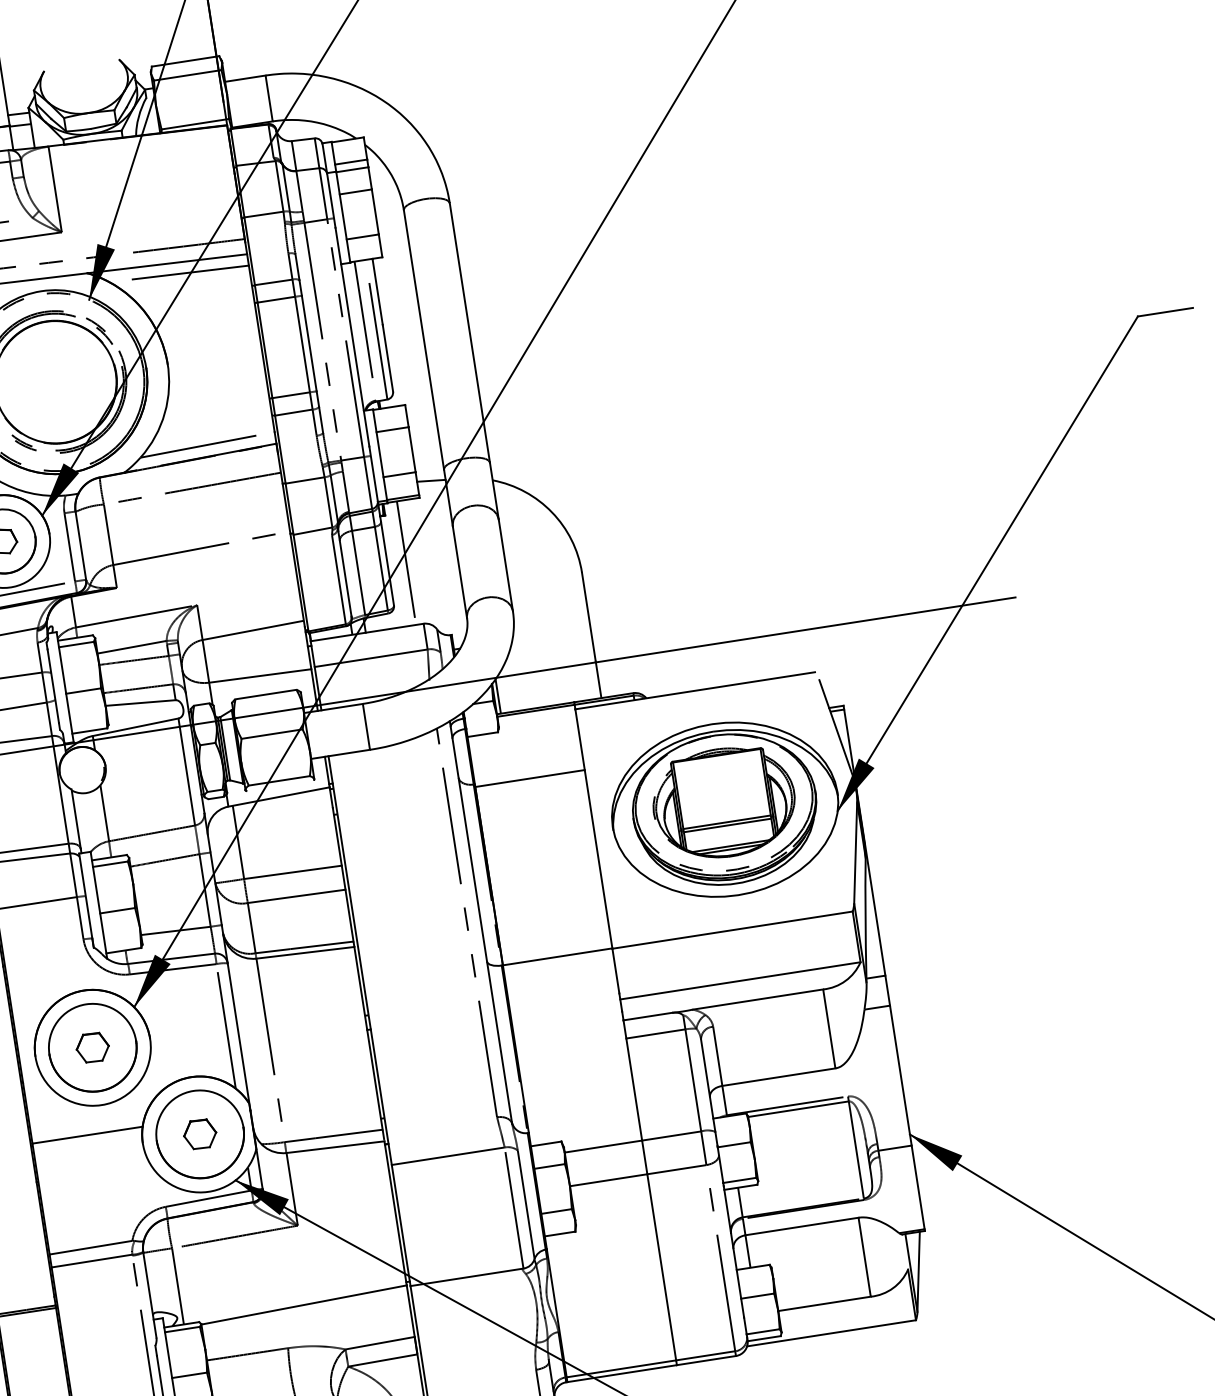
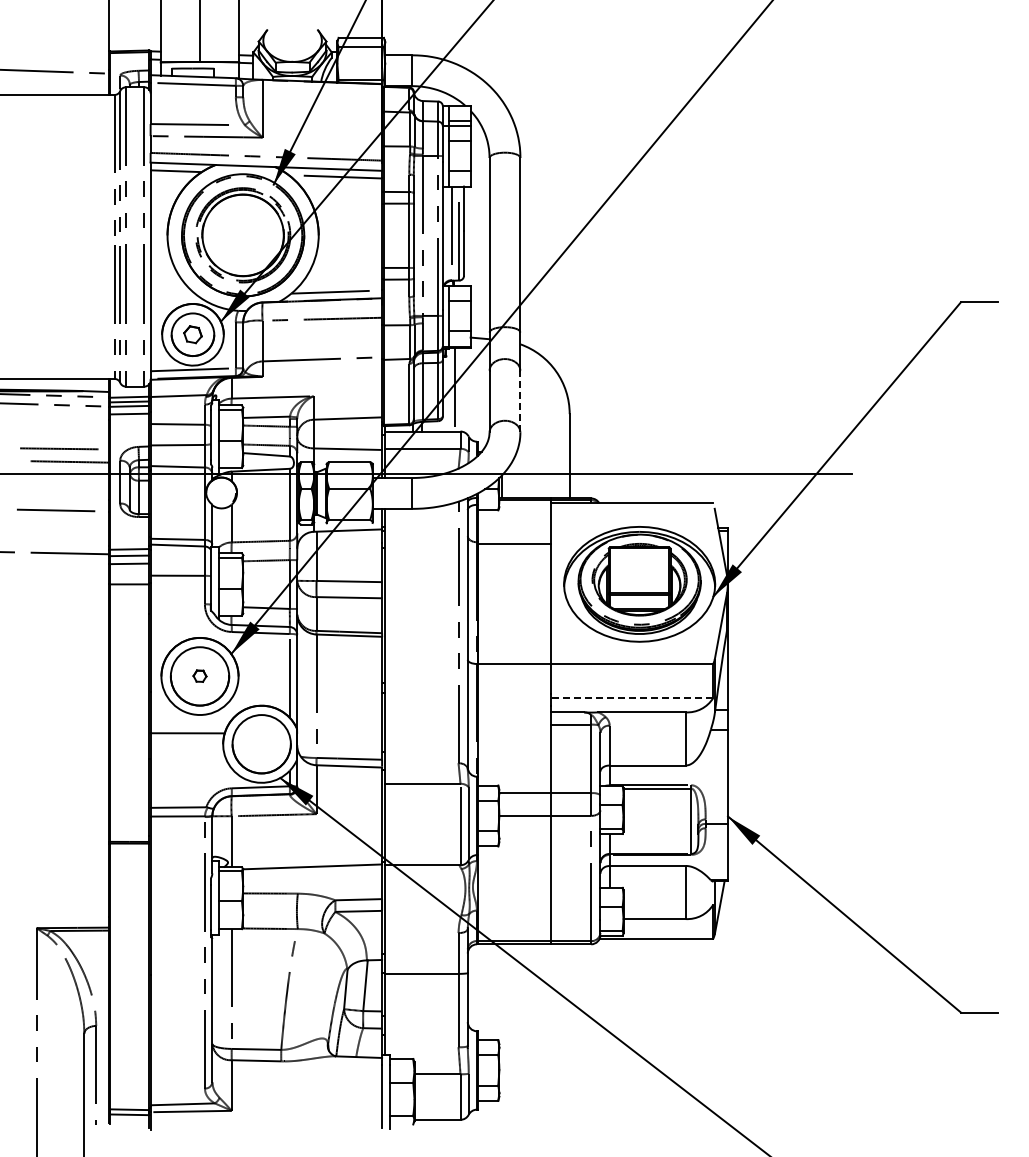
line: (505, 565) -> (520, 401), solid -> dashed
line: (740, 981) -> (632, 698), solid -> dashed
part: (91, 1046) -> (199, 675), size x0.6
part: (199, 1133) -> (261, 743), removed

